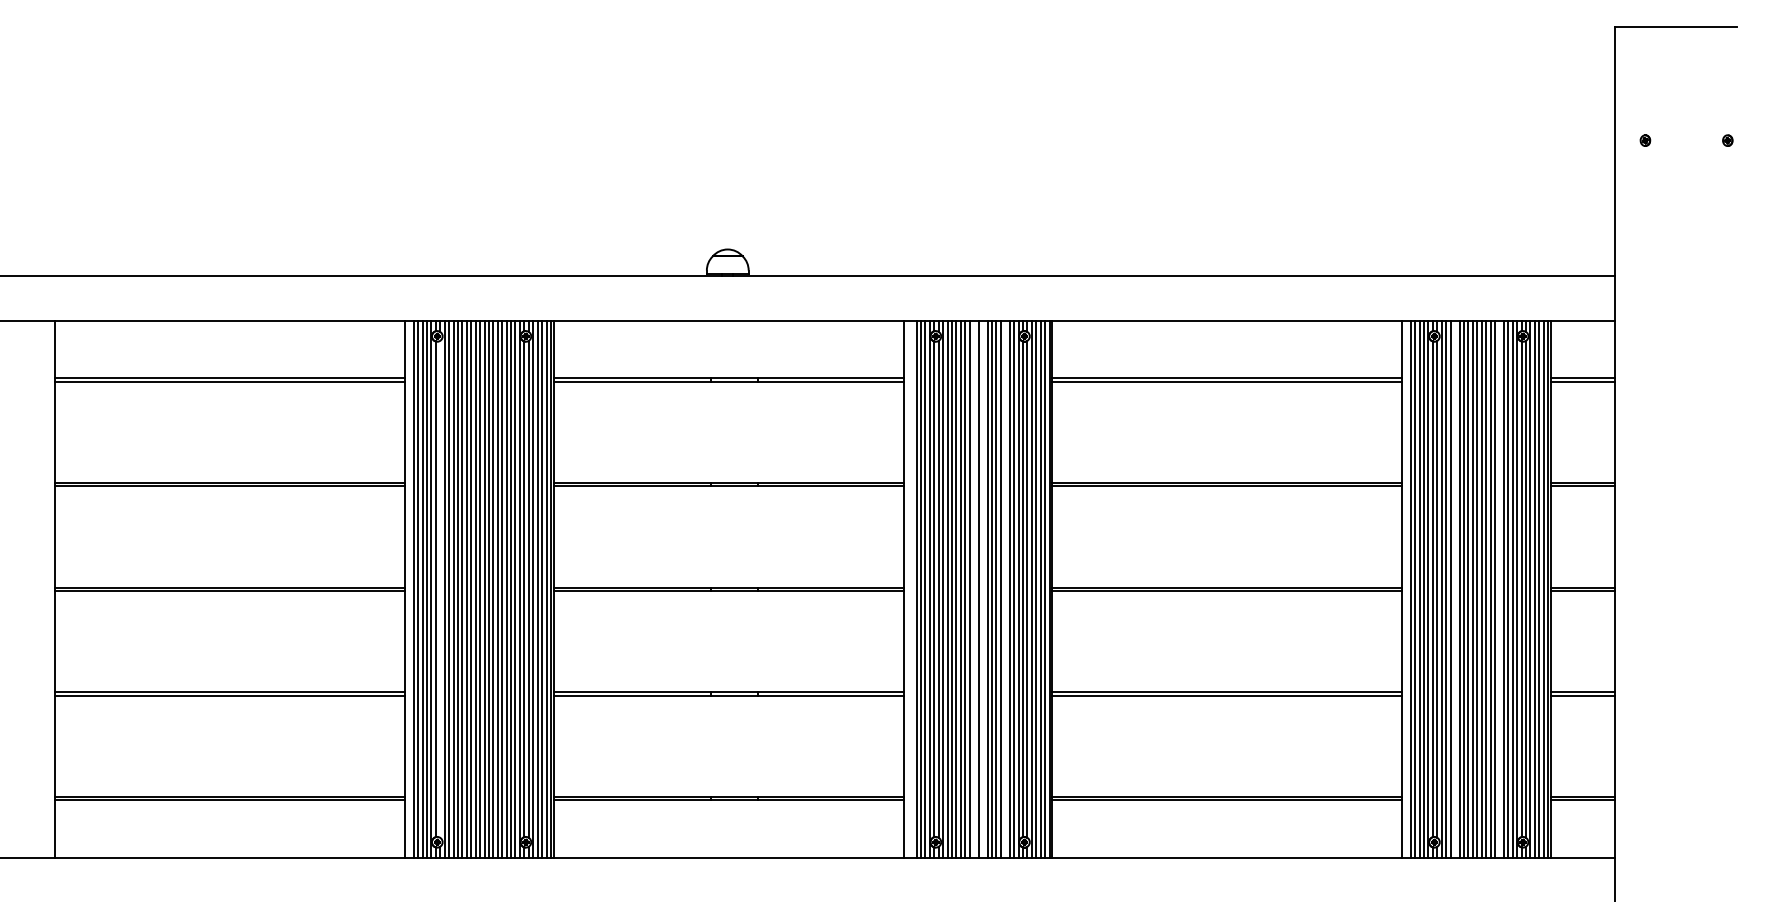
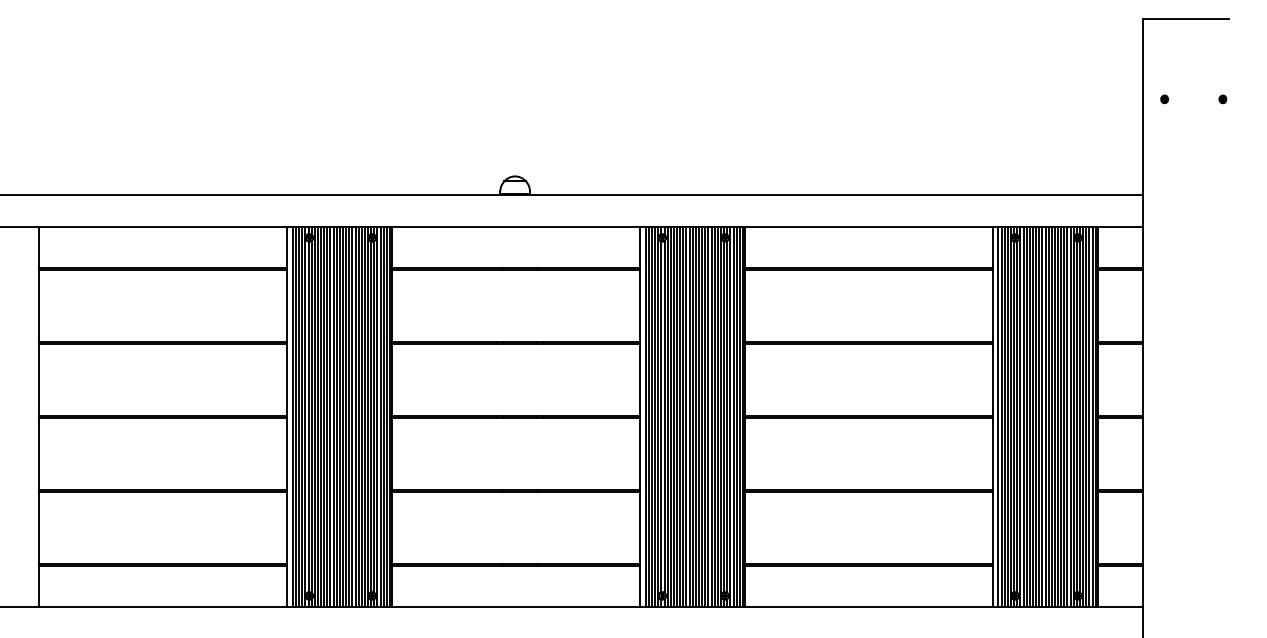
line: (440, 588) -> (311, 416), added
line: (912, 589) -> (645, 417), added
line: (974, 589) -> (689, 417), added
line: (983, 589) -> (696, 417), added
line: (1005, 589) -> (711, 417), added
line: (1455, 589) -> (1030, 417), added
line: (1499, 589) -> (1061, 417), added

